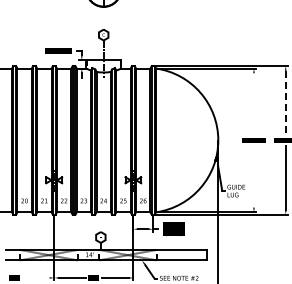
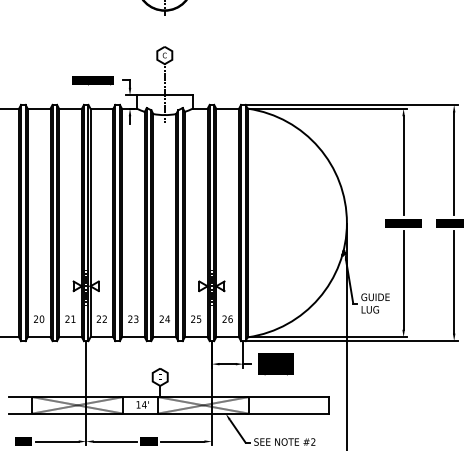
line: (285, 103) -> (453, 164), dashed -> solid
line: (253, 104) -> (402, 165), added
line: (253, 176) -> (402, 280), added
line: (35, 277) -> (56, 440), added

